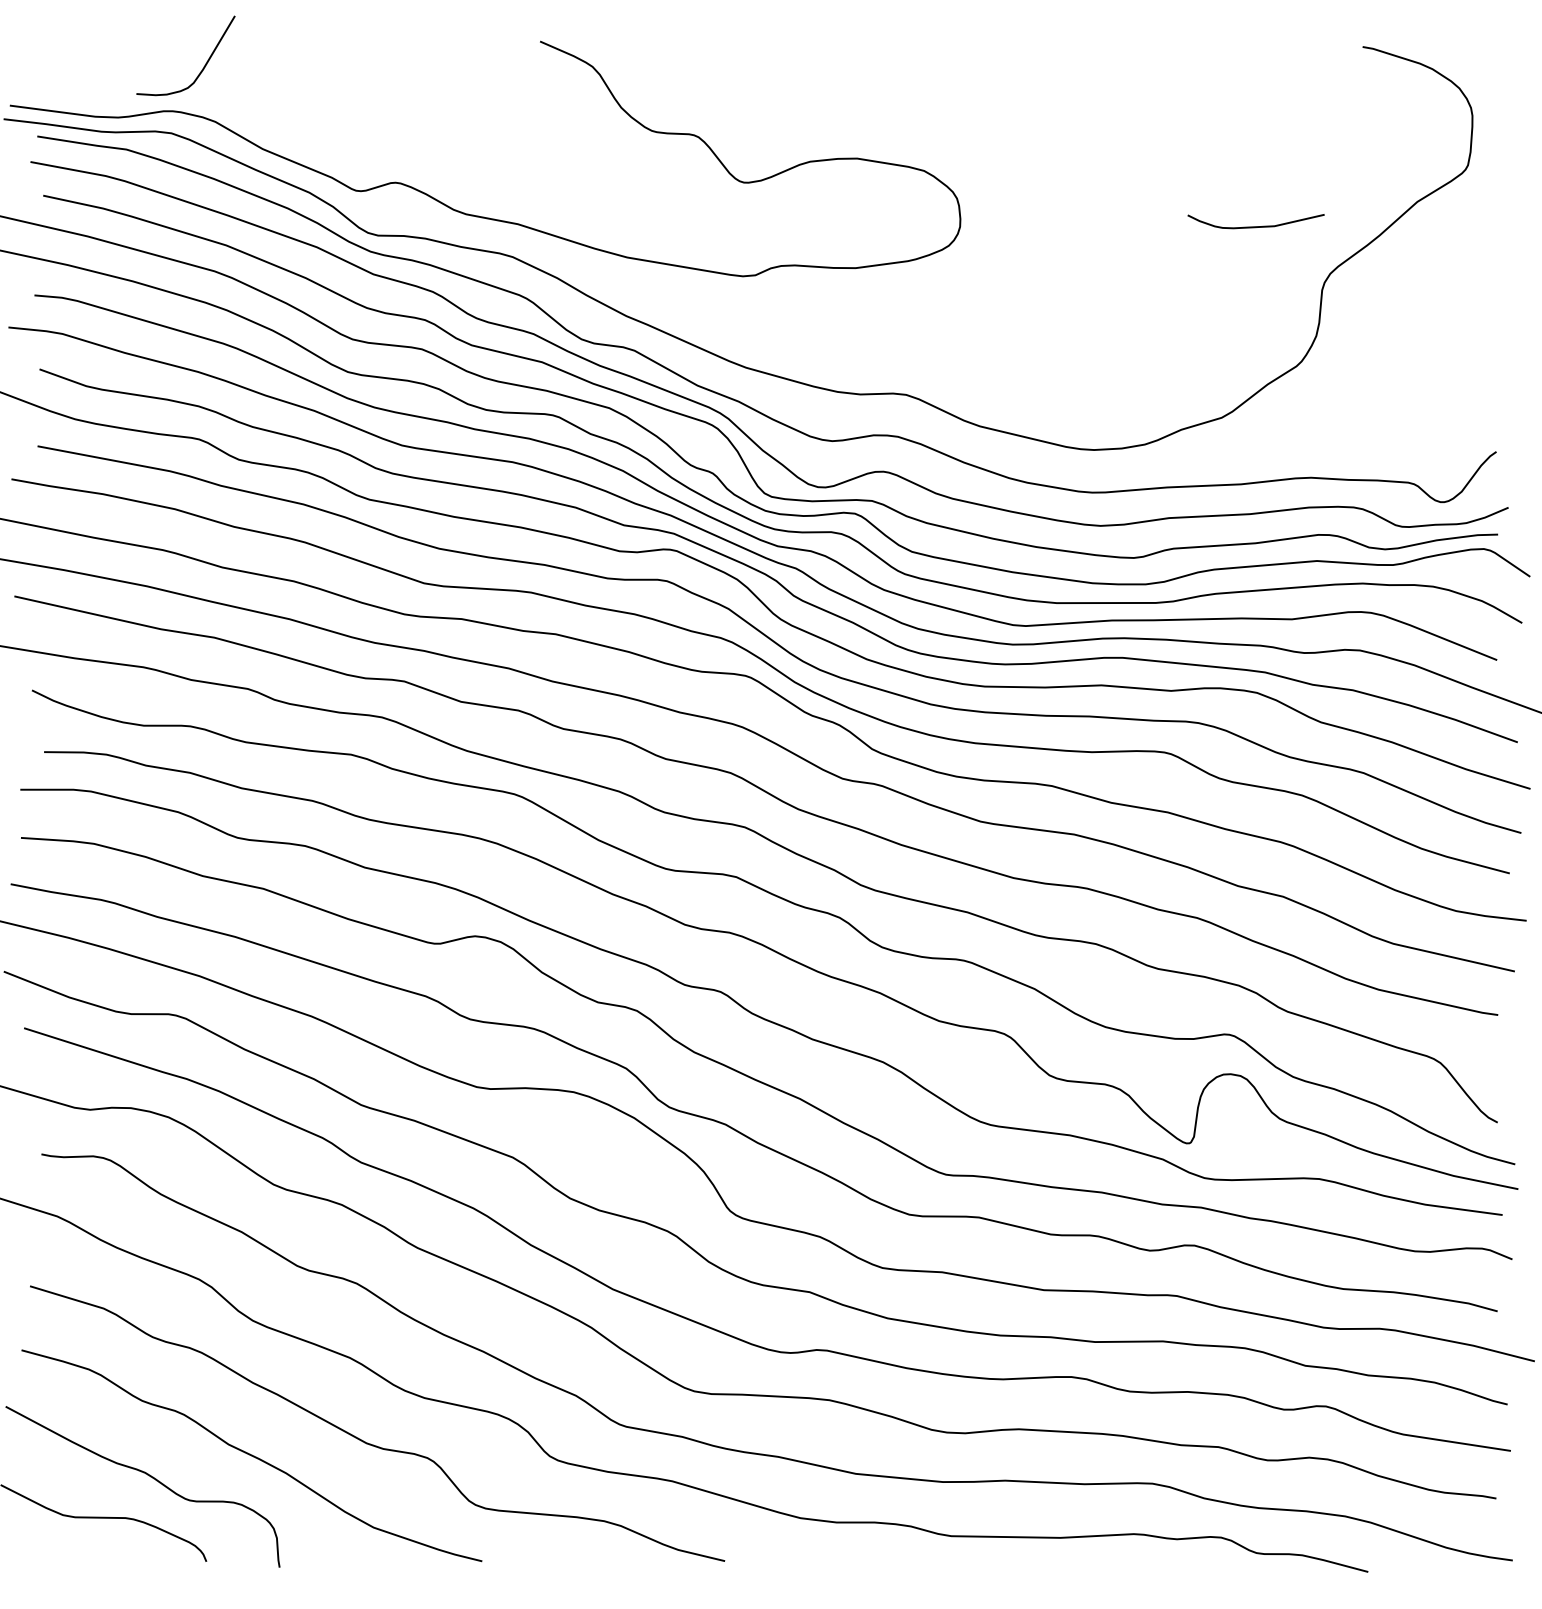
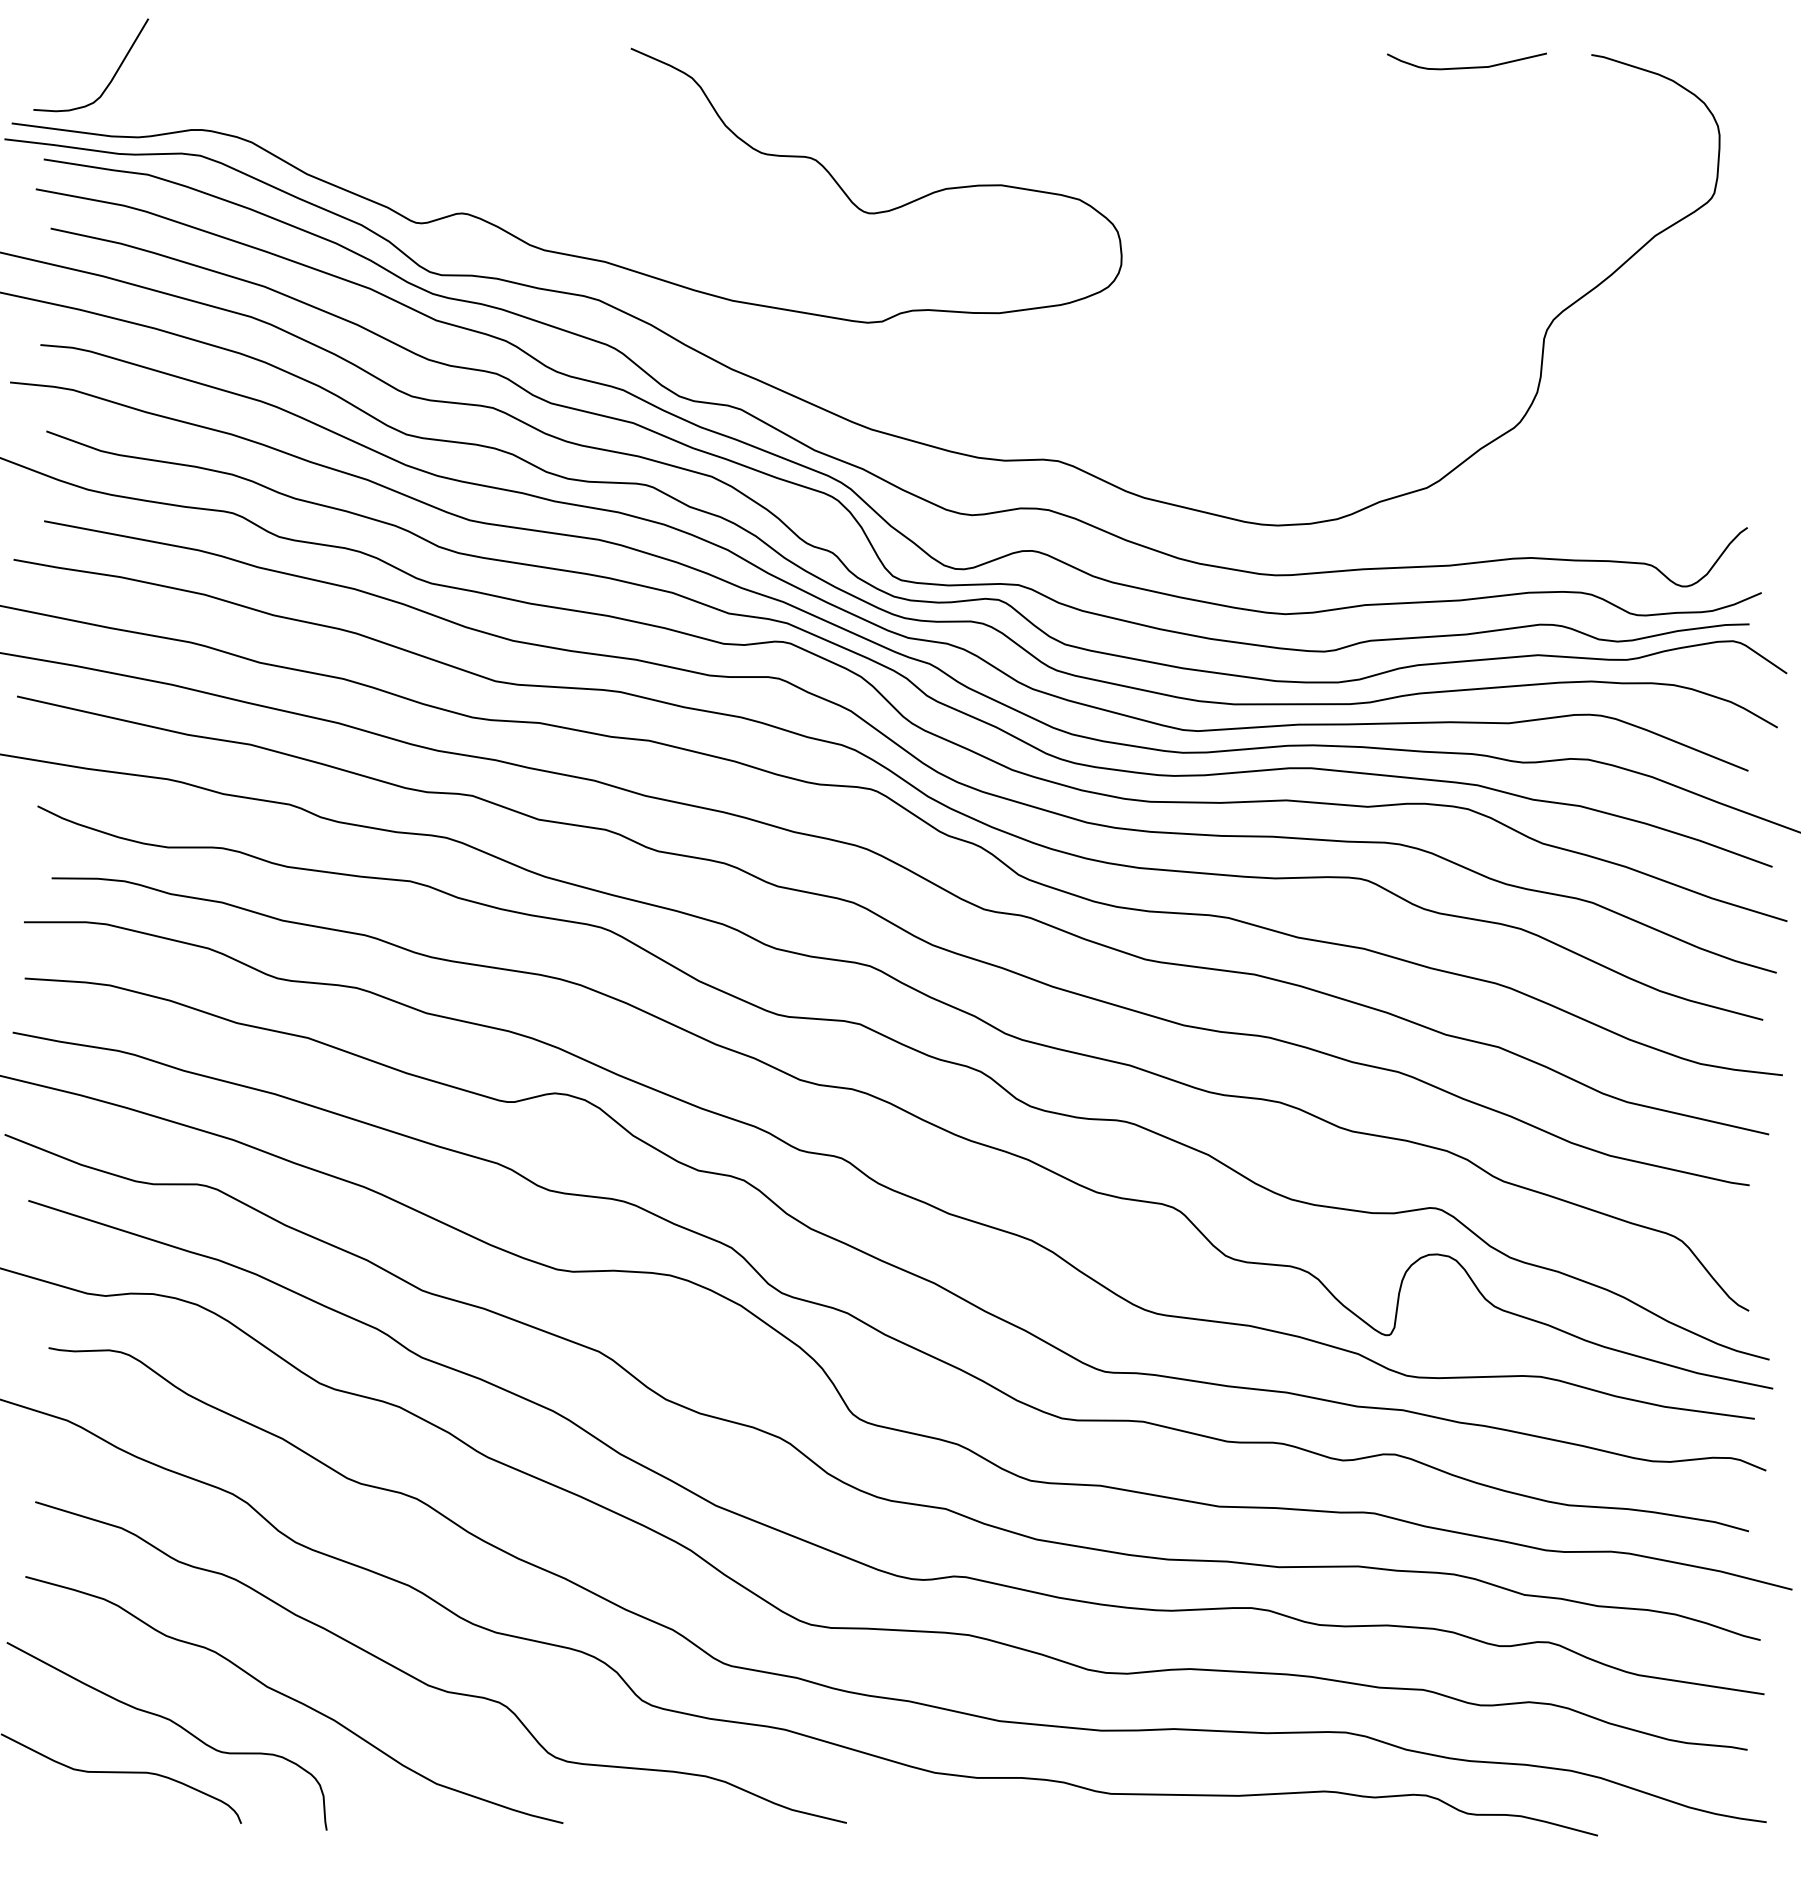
curve: (203, 66) -> (111, 77), moved
curve: (1255, 226) -> (1466, 67), moved

